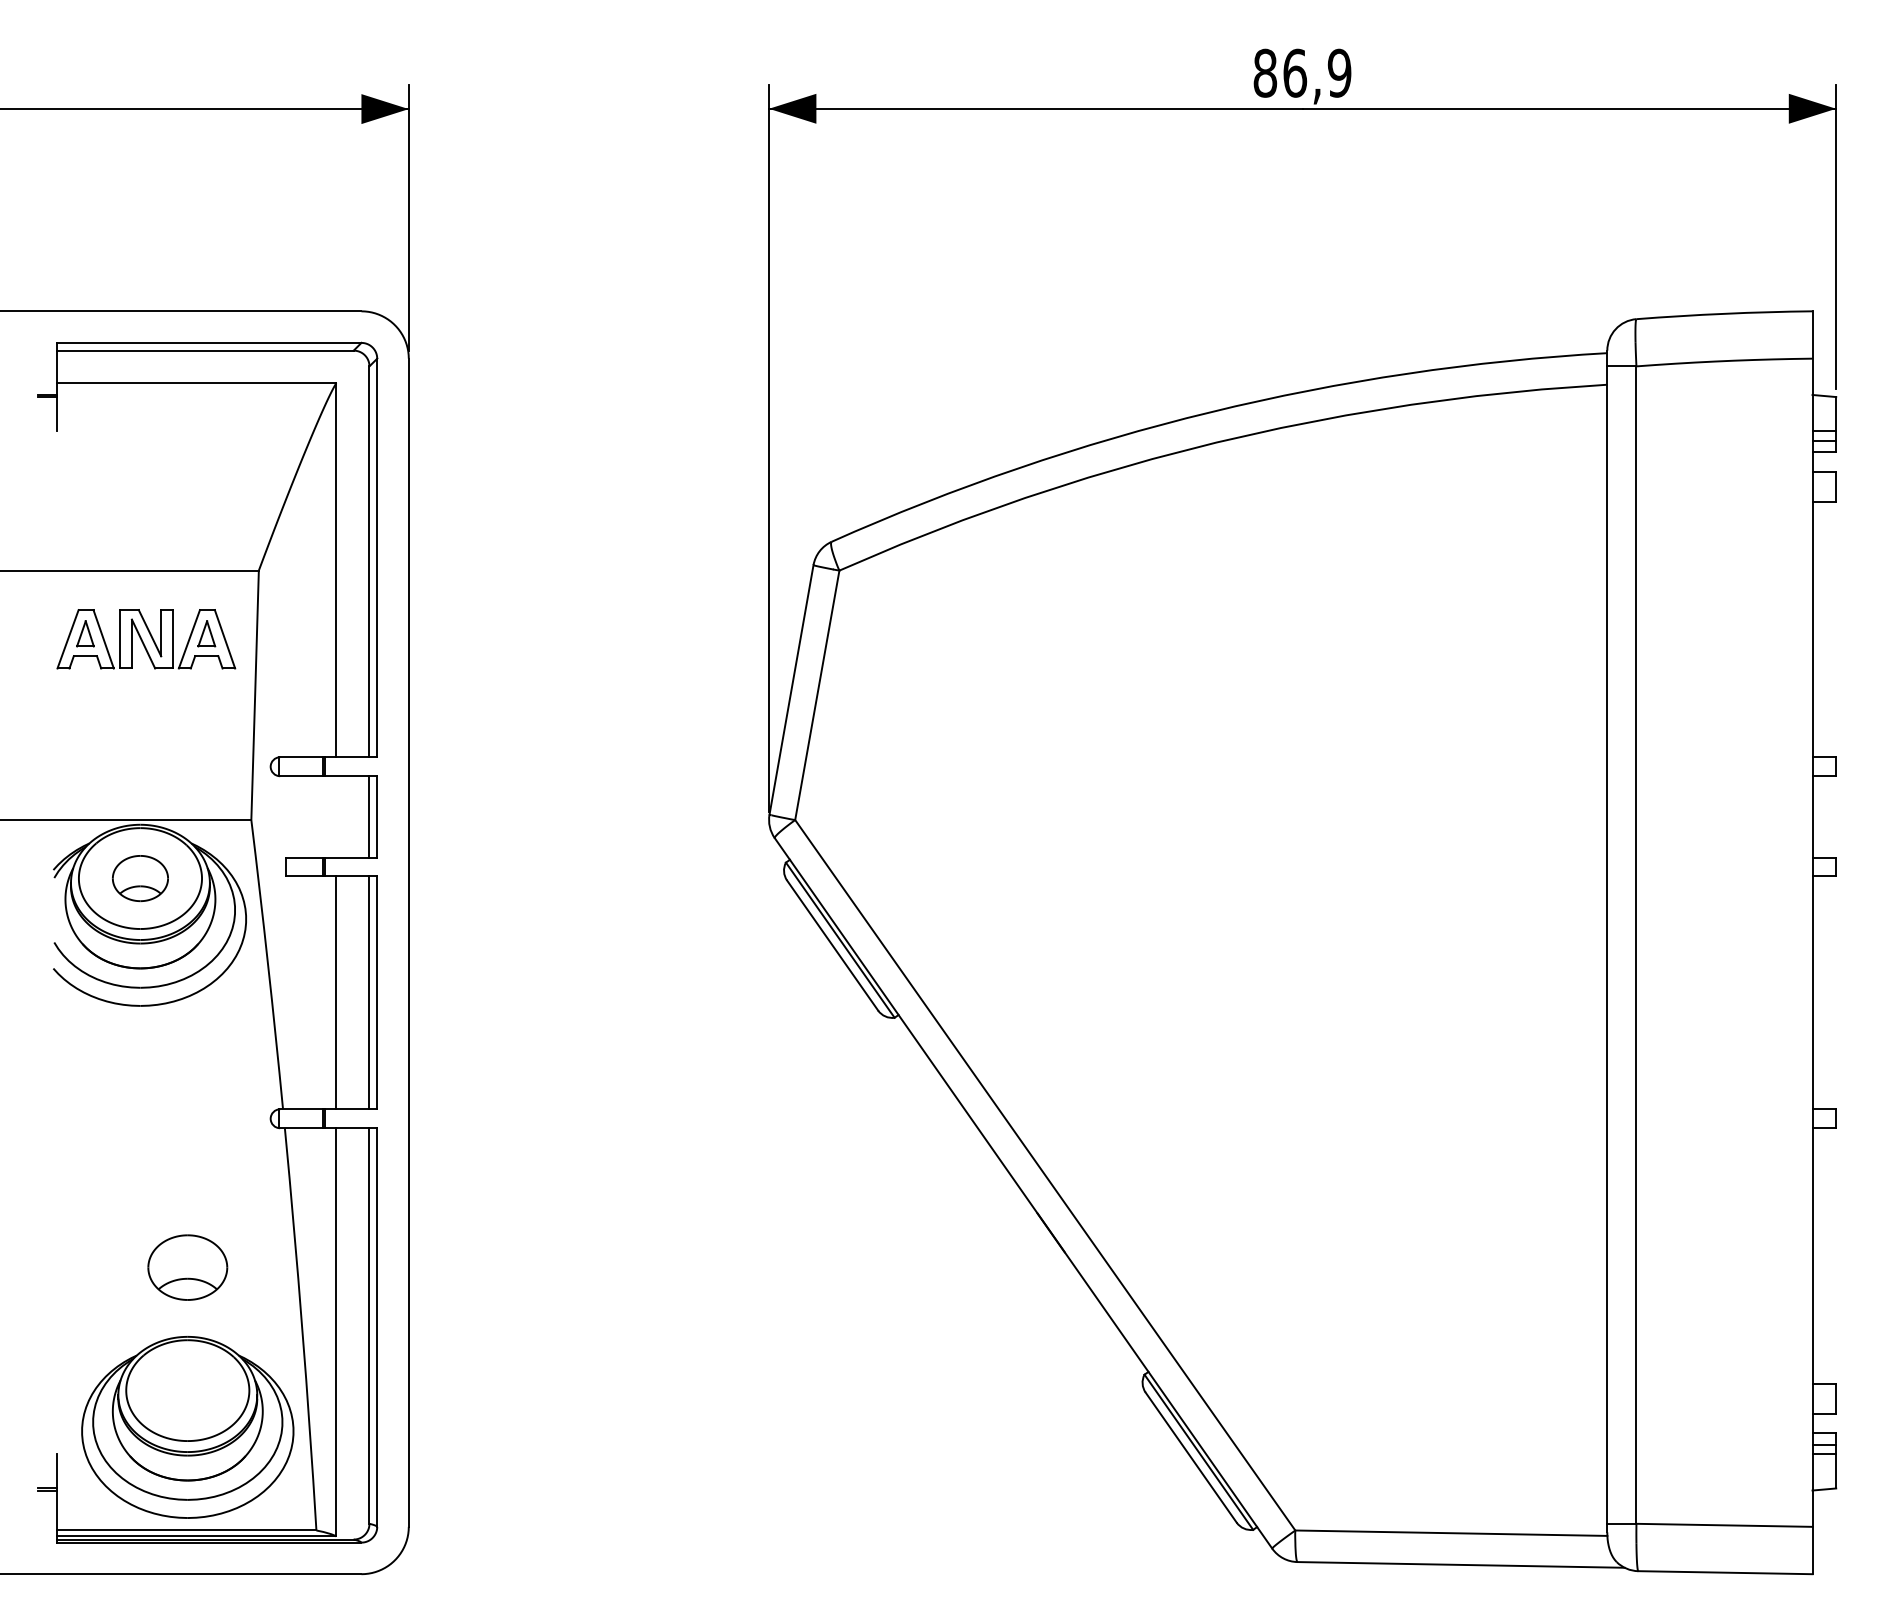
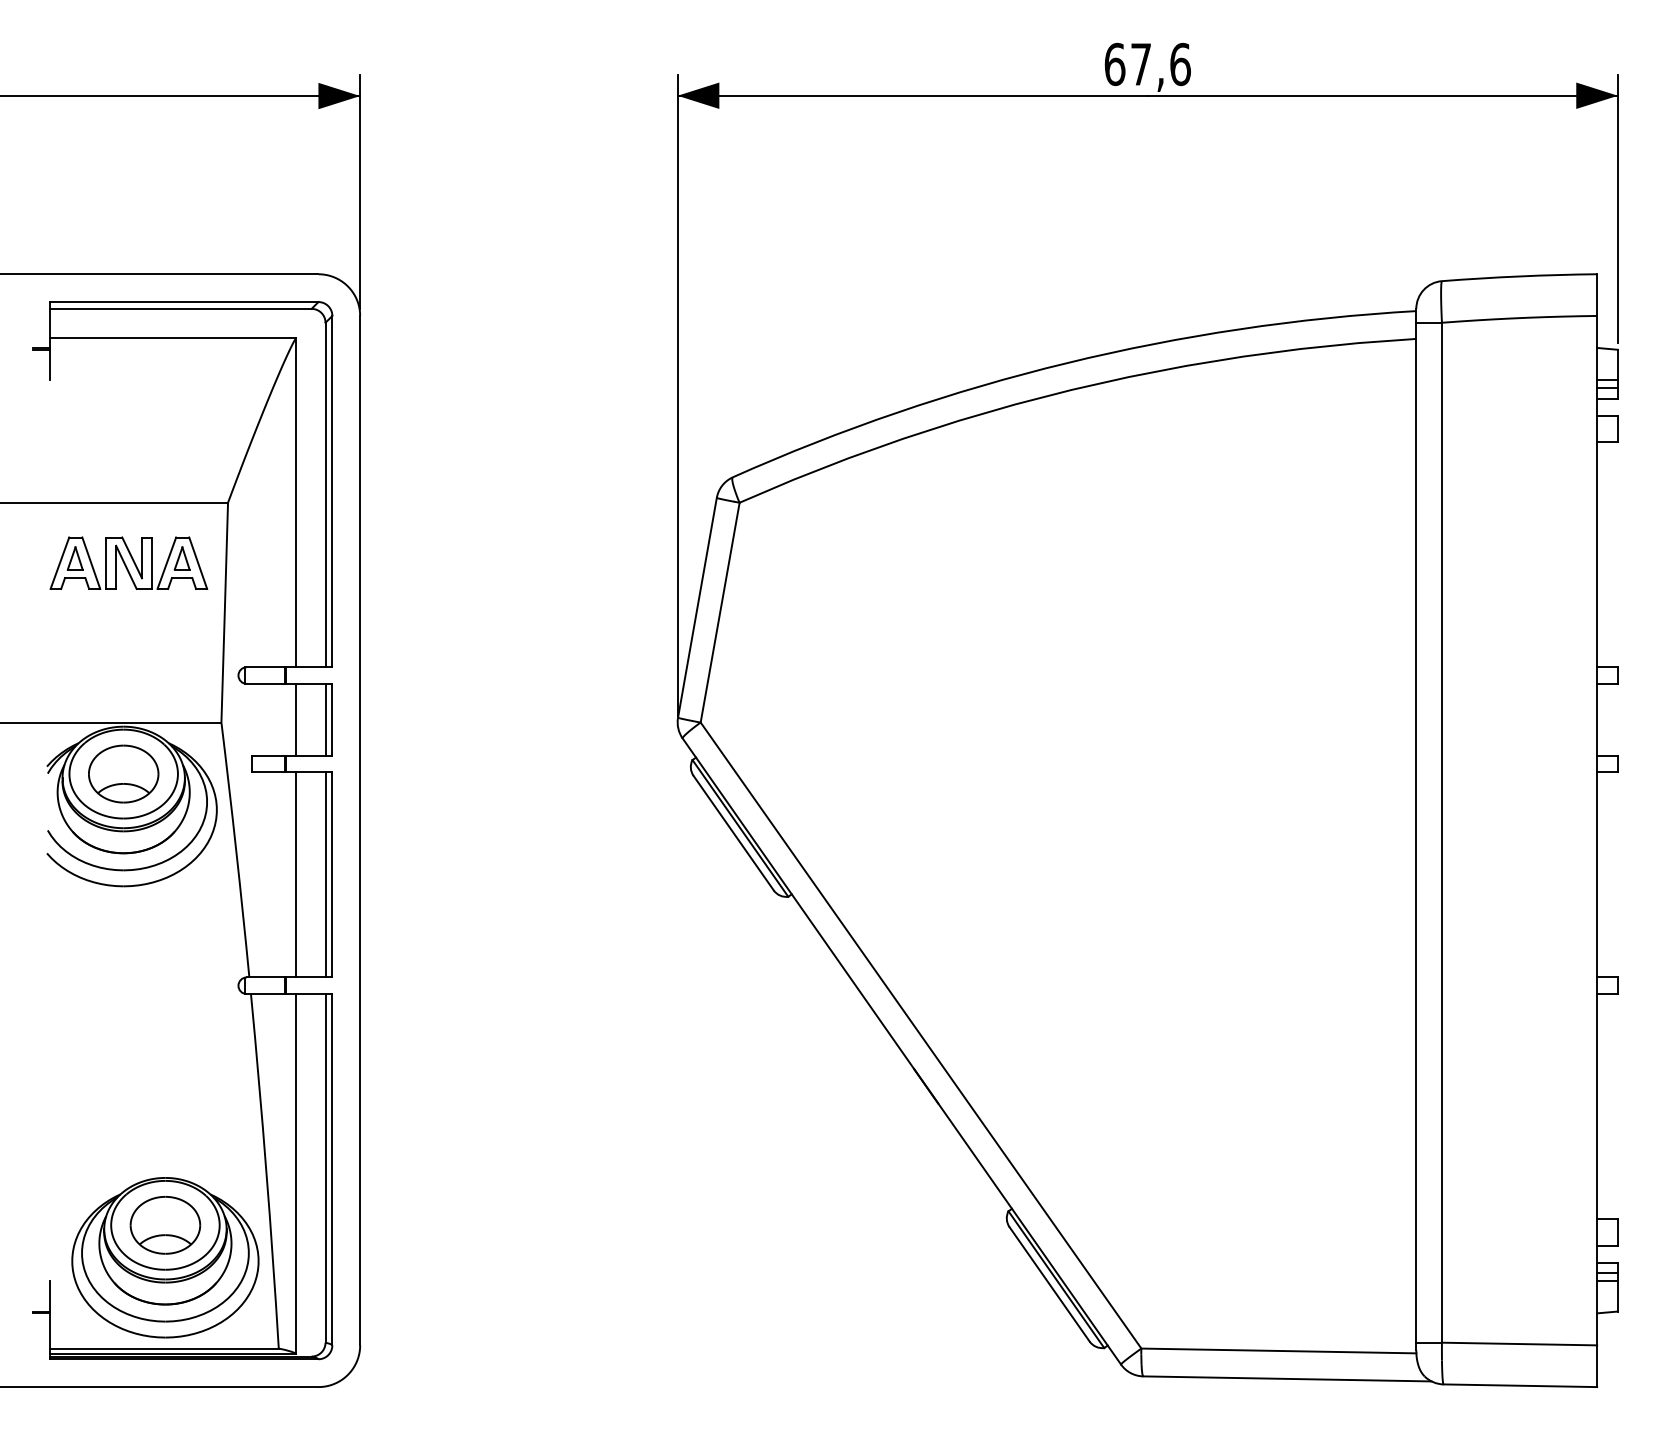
text: (1302, 72) -> (1147, 63), 86,9 -> 67,6
line: (336, 816) -> (296, 719), added
part: (140, 878) -> (123, 774), size x1.43
part: (187, 1267) -> (165, 1225), moved

